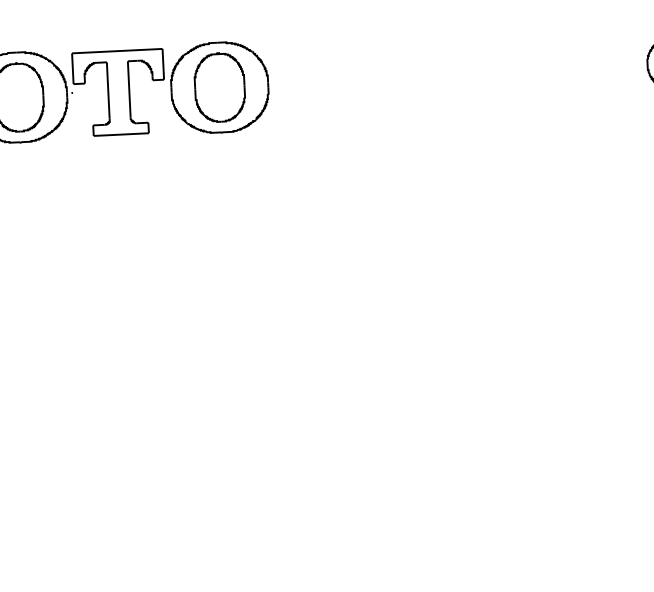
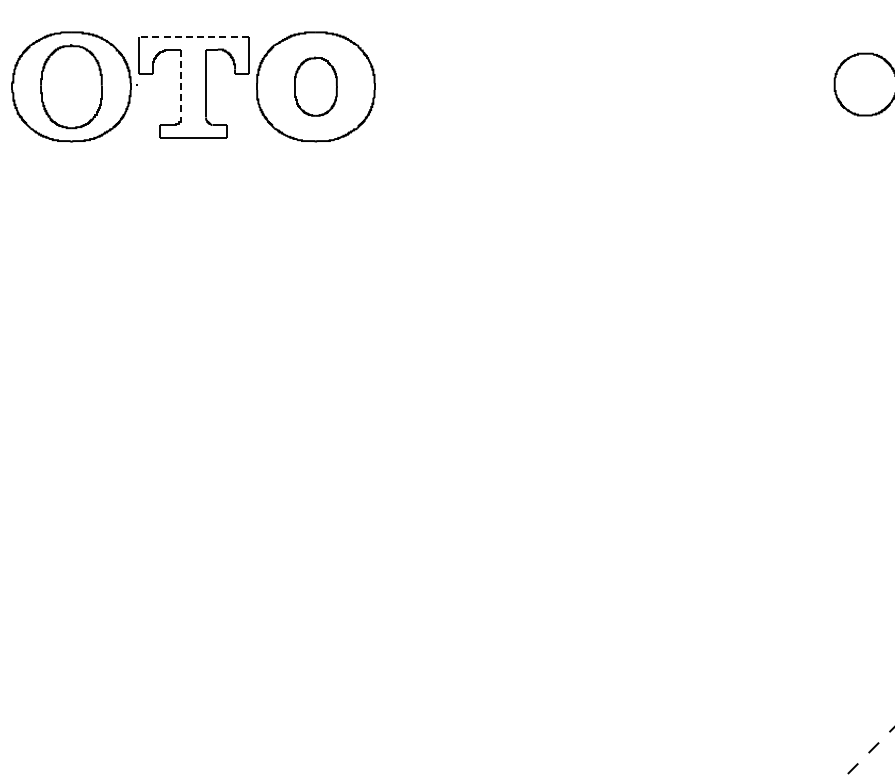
line: (116, 51) -> (193, 36), solid -> dashed
part: (219, 87) -> (315, 86), size x0.7
line: (108, 90) -> (180, 83), solid -> dashed

